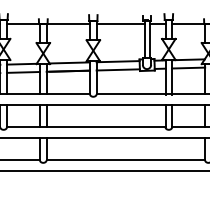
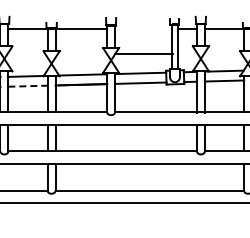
line: (120, 24) -> (143, 54), moved
line: (23, 72) -> (28, 86), solid -> dashed

